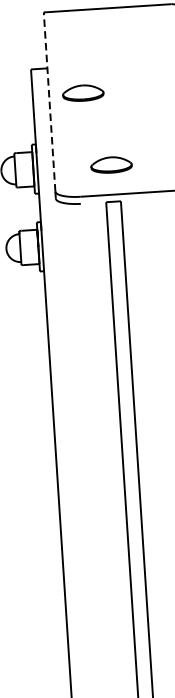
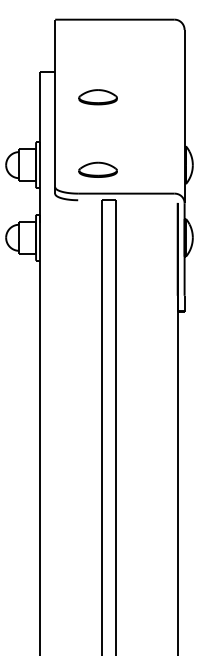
part: (82, 93) -> (97, 97), moved
line: (49, 102) -> (55, 103), dashed -> solid
part: (110, 164) -> (97, 169), moved

